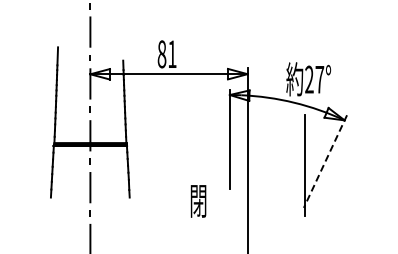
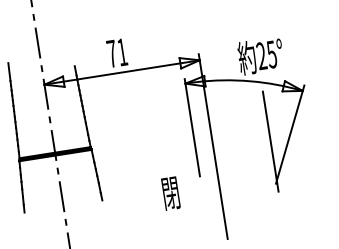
text: (161, 54) -> (111, 54), 81 -> 71
text: (319, 79) -> (271, 54), 27° -> 25°
line: (325, 162) -> (290, 135), dashed -> solid

